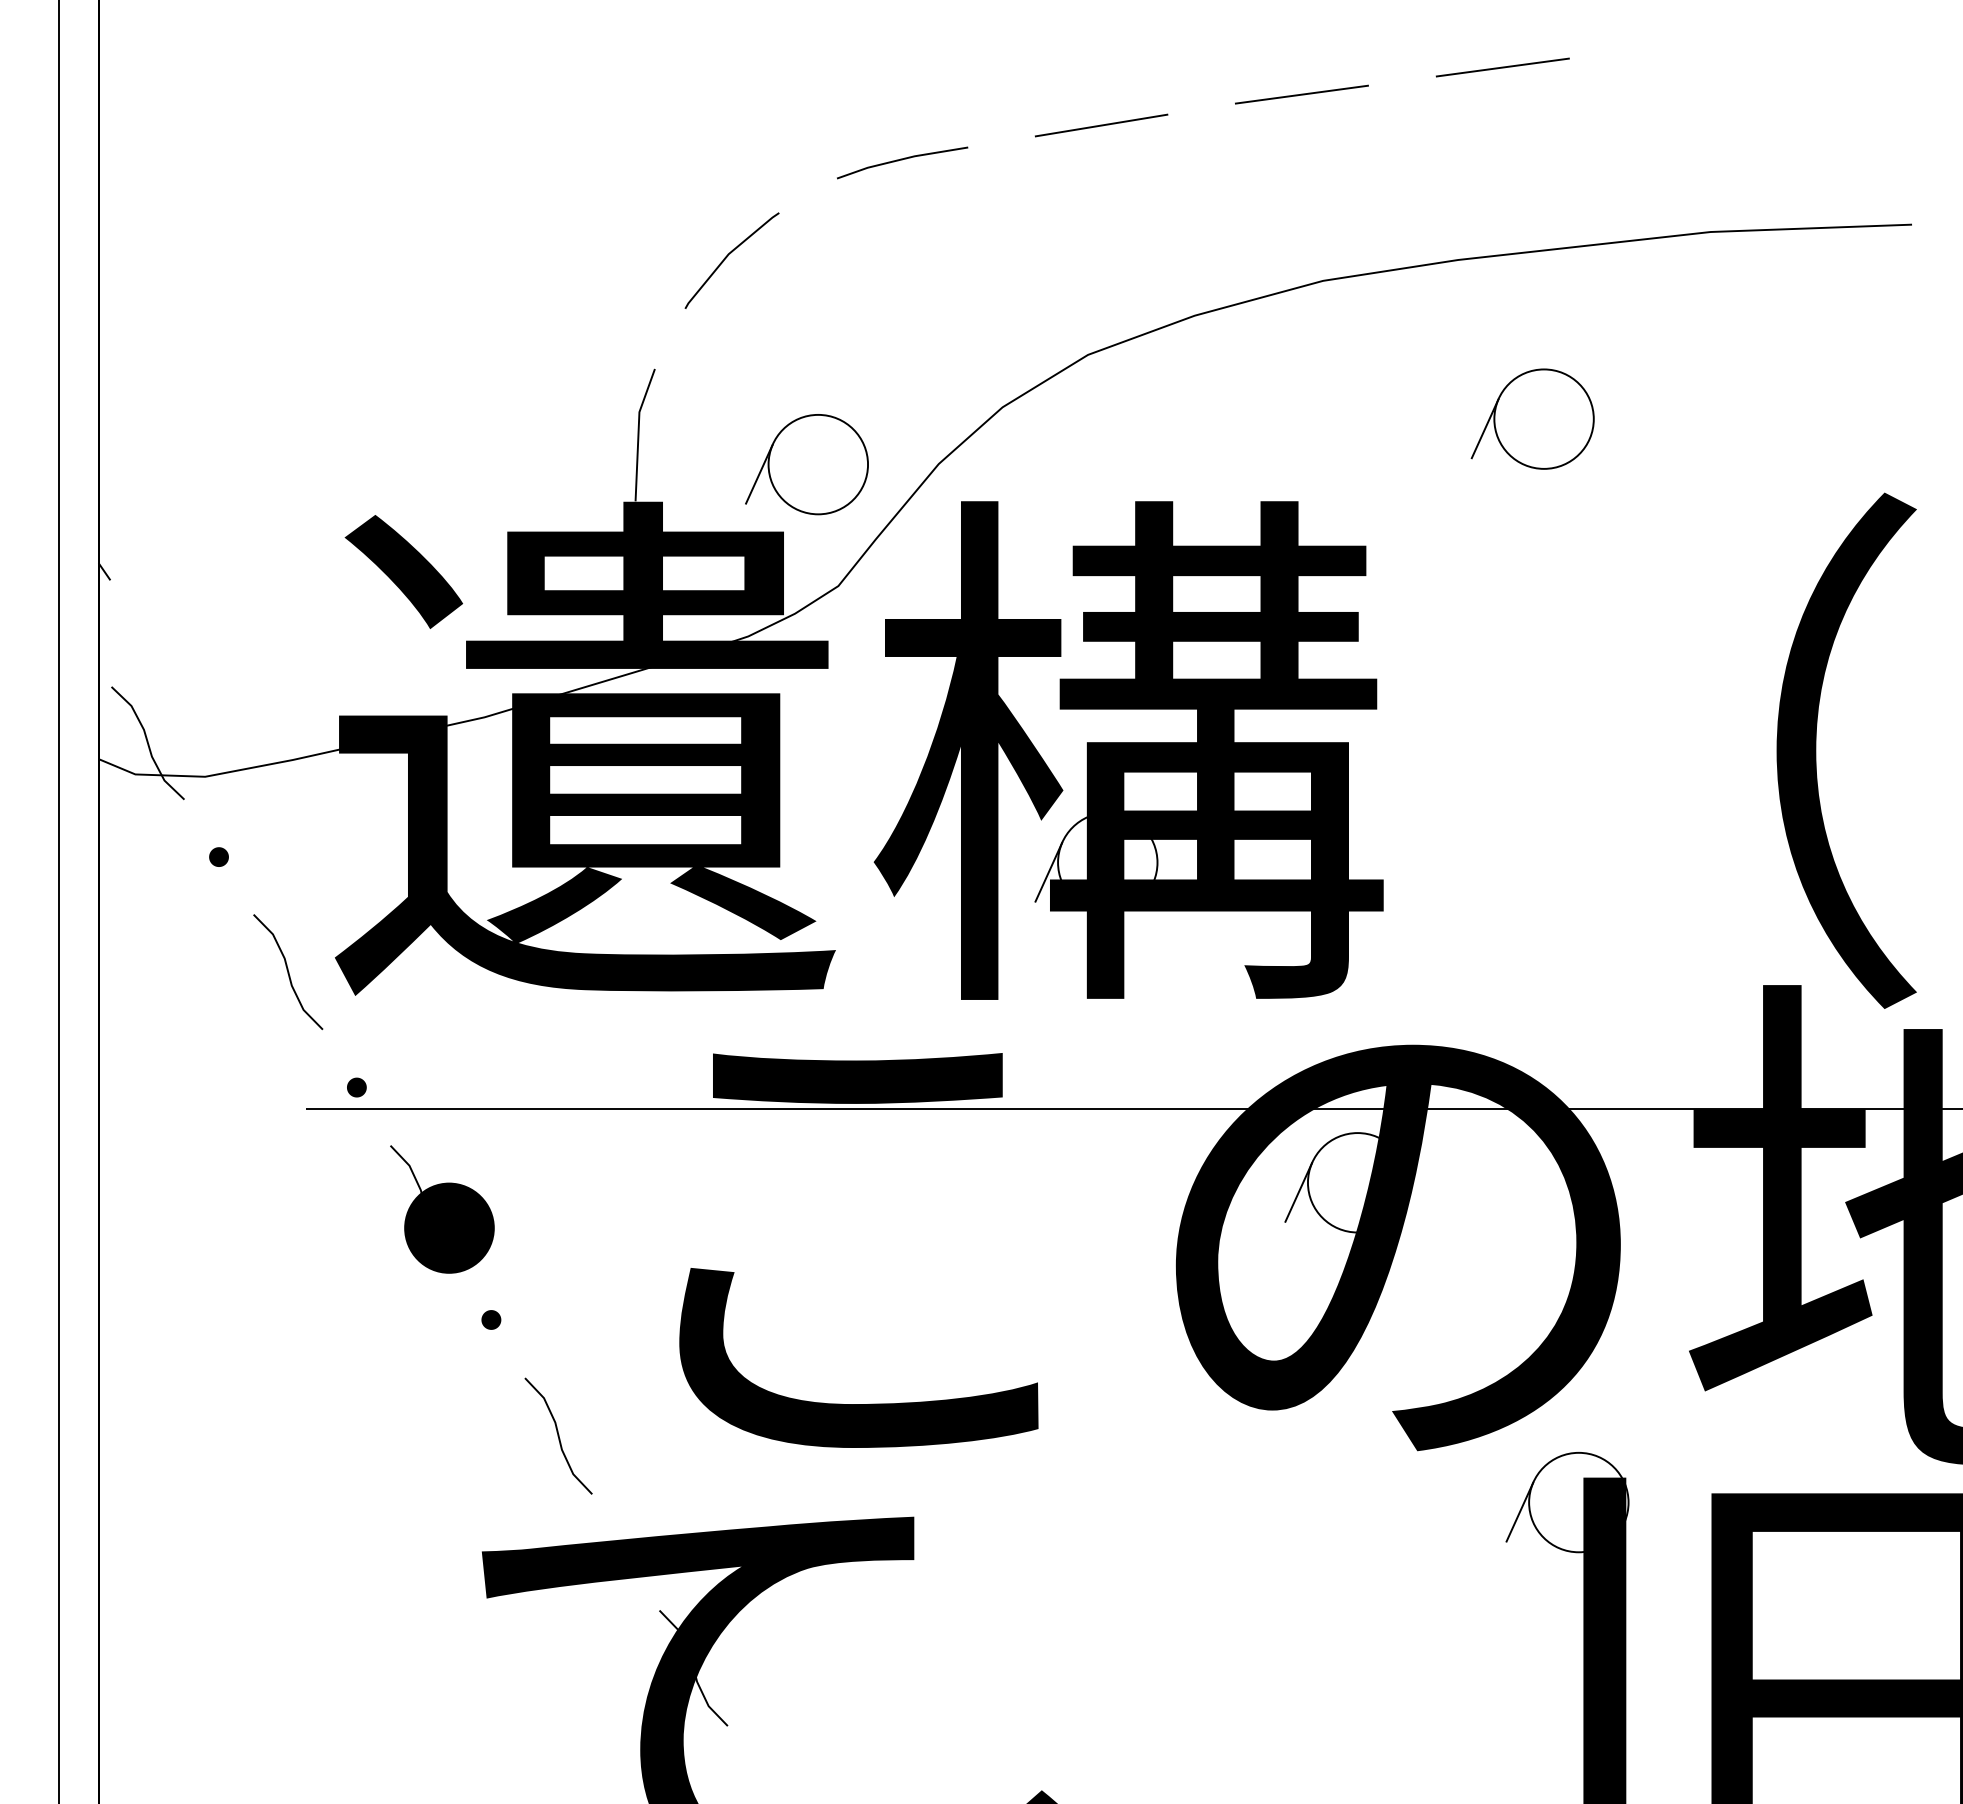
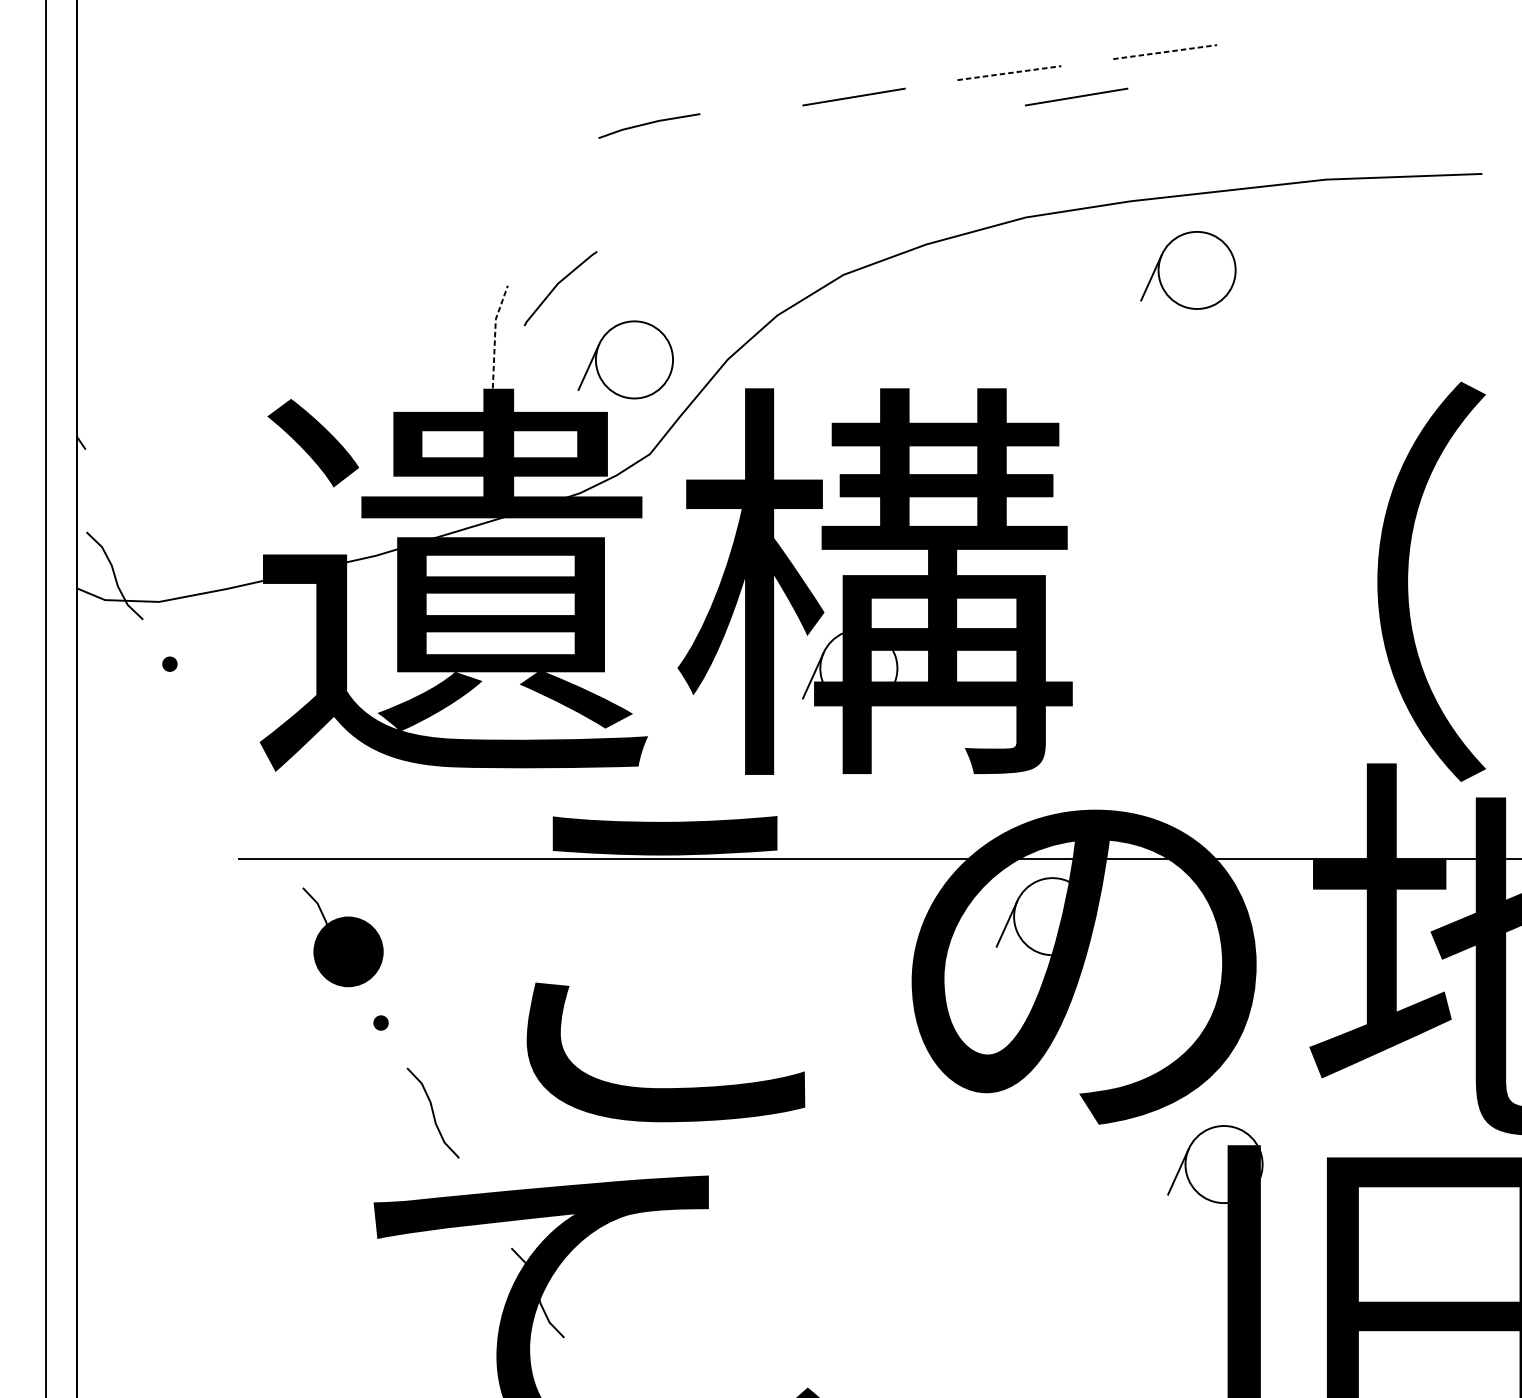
line: (1502, 67) -> (1164, 52), solid -> dashed
line: (1301, 94) -> (1009, 73), solid -> dashed
line: (1388, 125) -> (1076, 97), added
line: (902, 160) -> (649, 124), moved
line: (728, 256) -> (557, 285), moved
part: (1532, 418) -> (1188, 269), moved
line: (638, 432) -> (495, 335), solid -> dashed
curve: (288, 971) -> (223, 752), removed
fill: (356, 1087) -> (276, 842), removed

